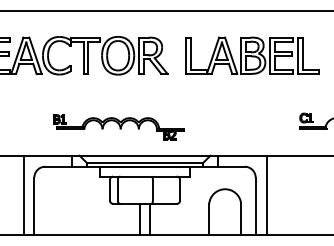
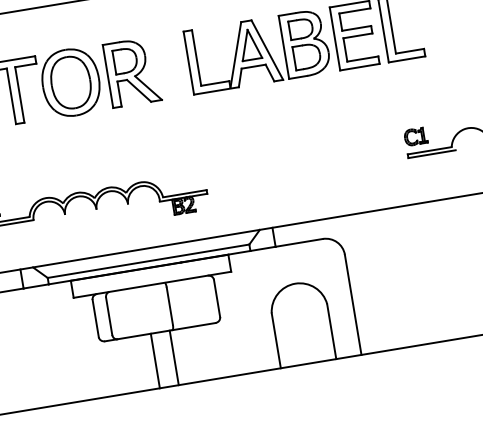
line: (266, 195) -> (368, 282), removed

